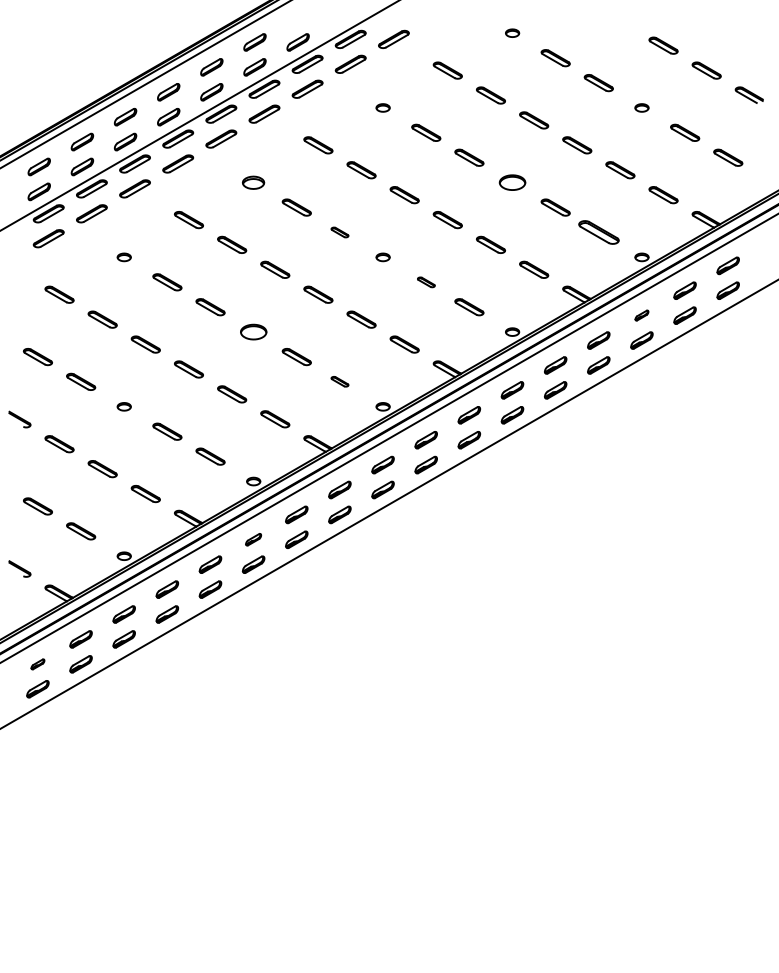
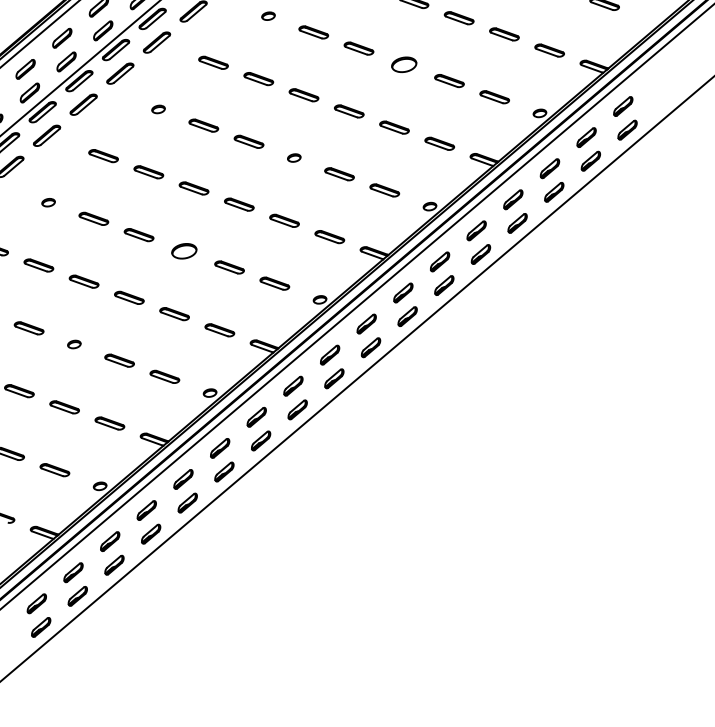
part: (253, 182) -> (158, 109), size x0.62
part: (339, 232) -> (248, 141), size x1.67
part: (598, 232) -> (494, 97), size x0.71
part: (426, 282) -> (339, 174), size x1.67
part: (641, 315) -> (549, 168), size x1.67
part: (339, 381) -> (274, 283), size x1.67
part: (253, 539) -> (219, 448), size x1.43
part: (37, 664) -> (36, 604), size x1.67

